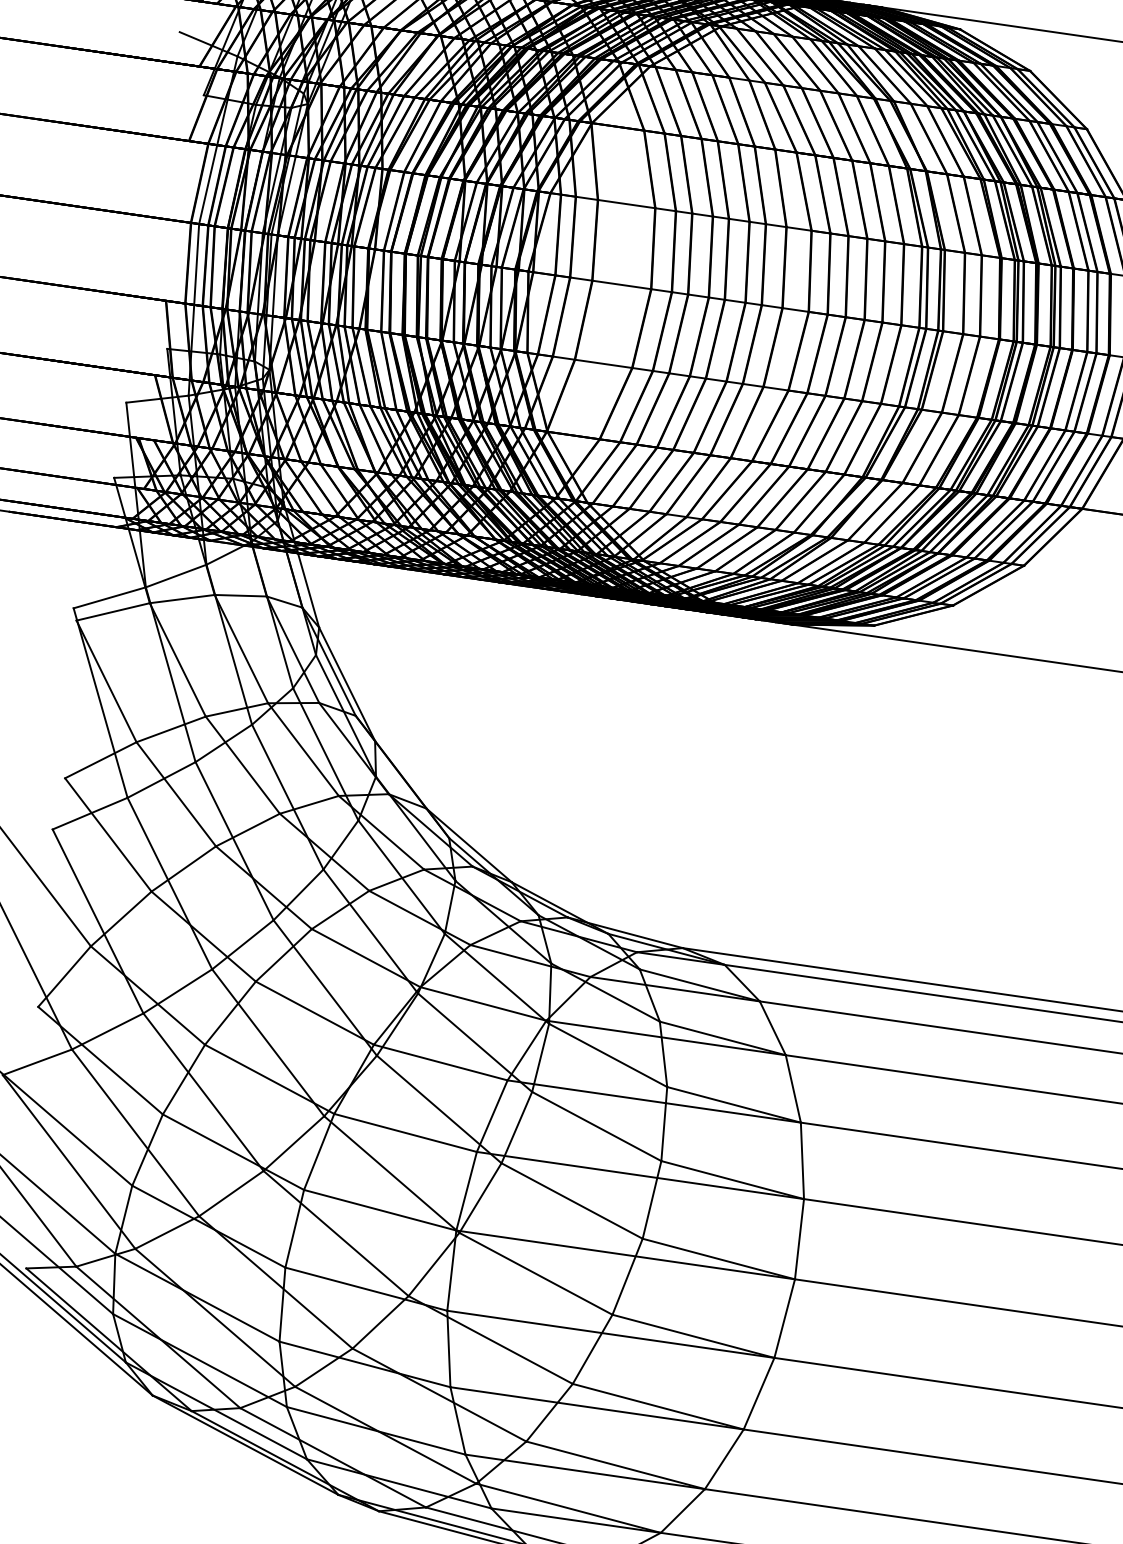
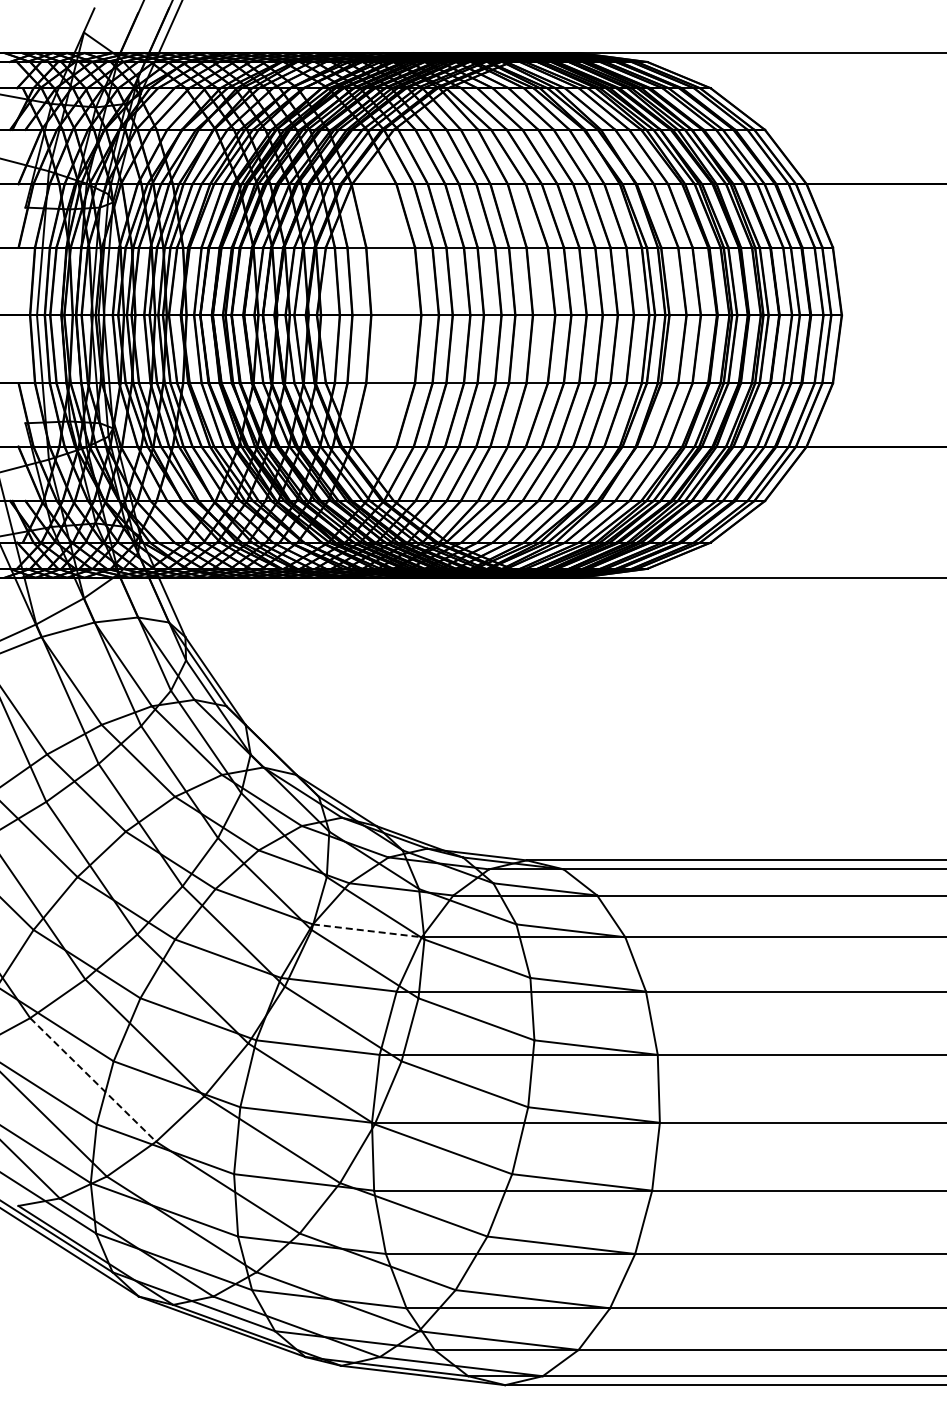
line: (483, 1003) -> (367, 930), solid -> dashed
line: (135, 1133) -> (93, 1080), solid -> dashed

